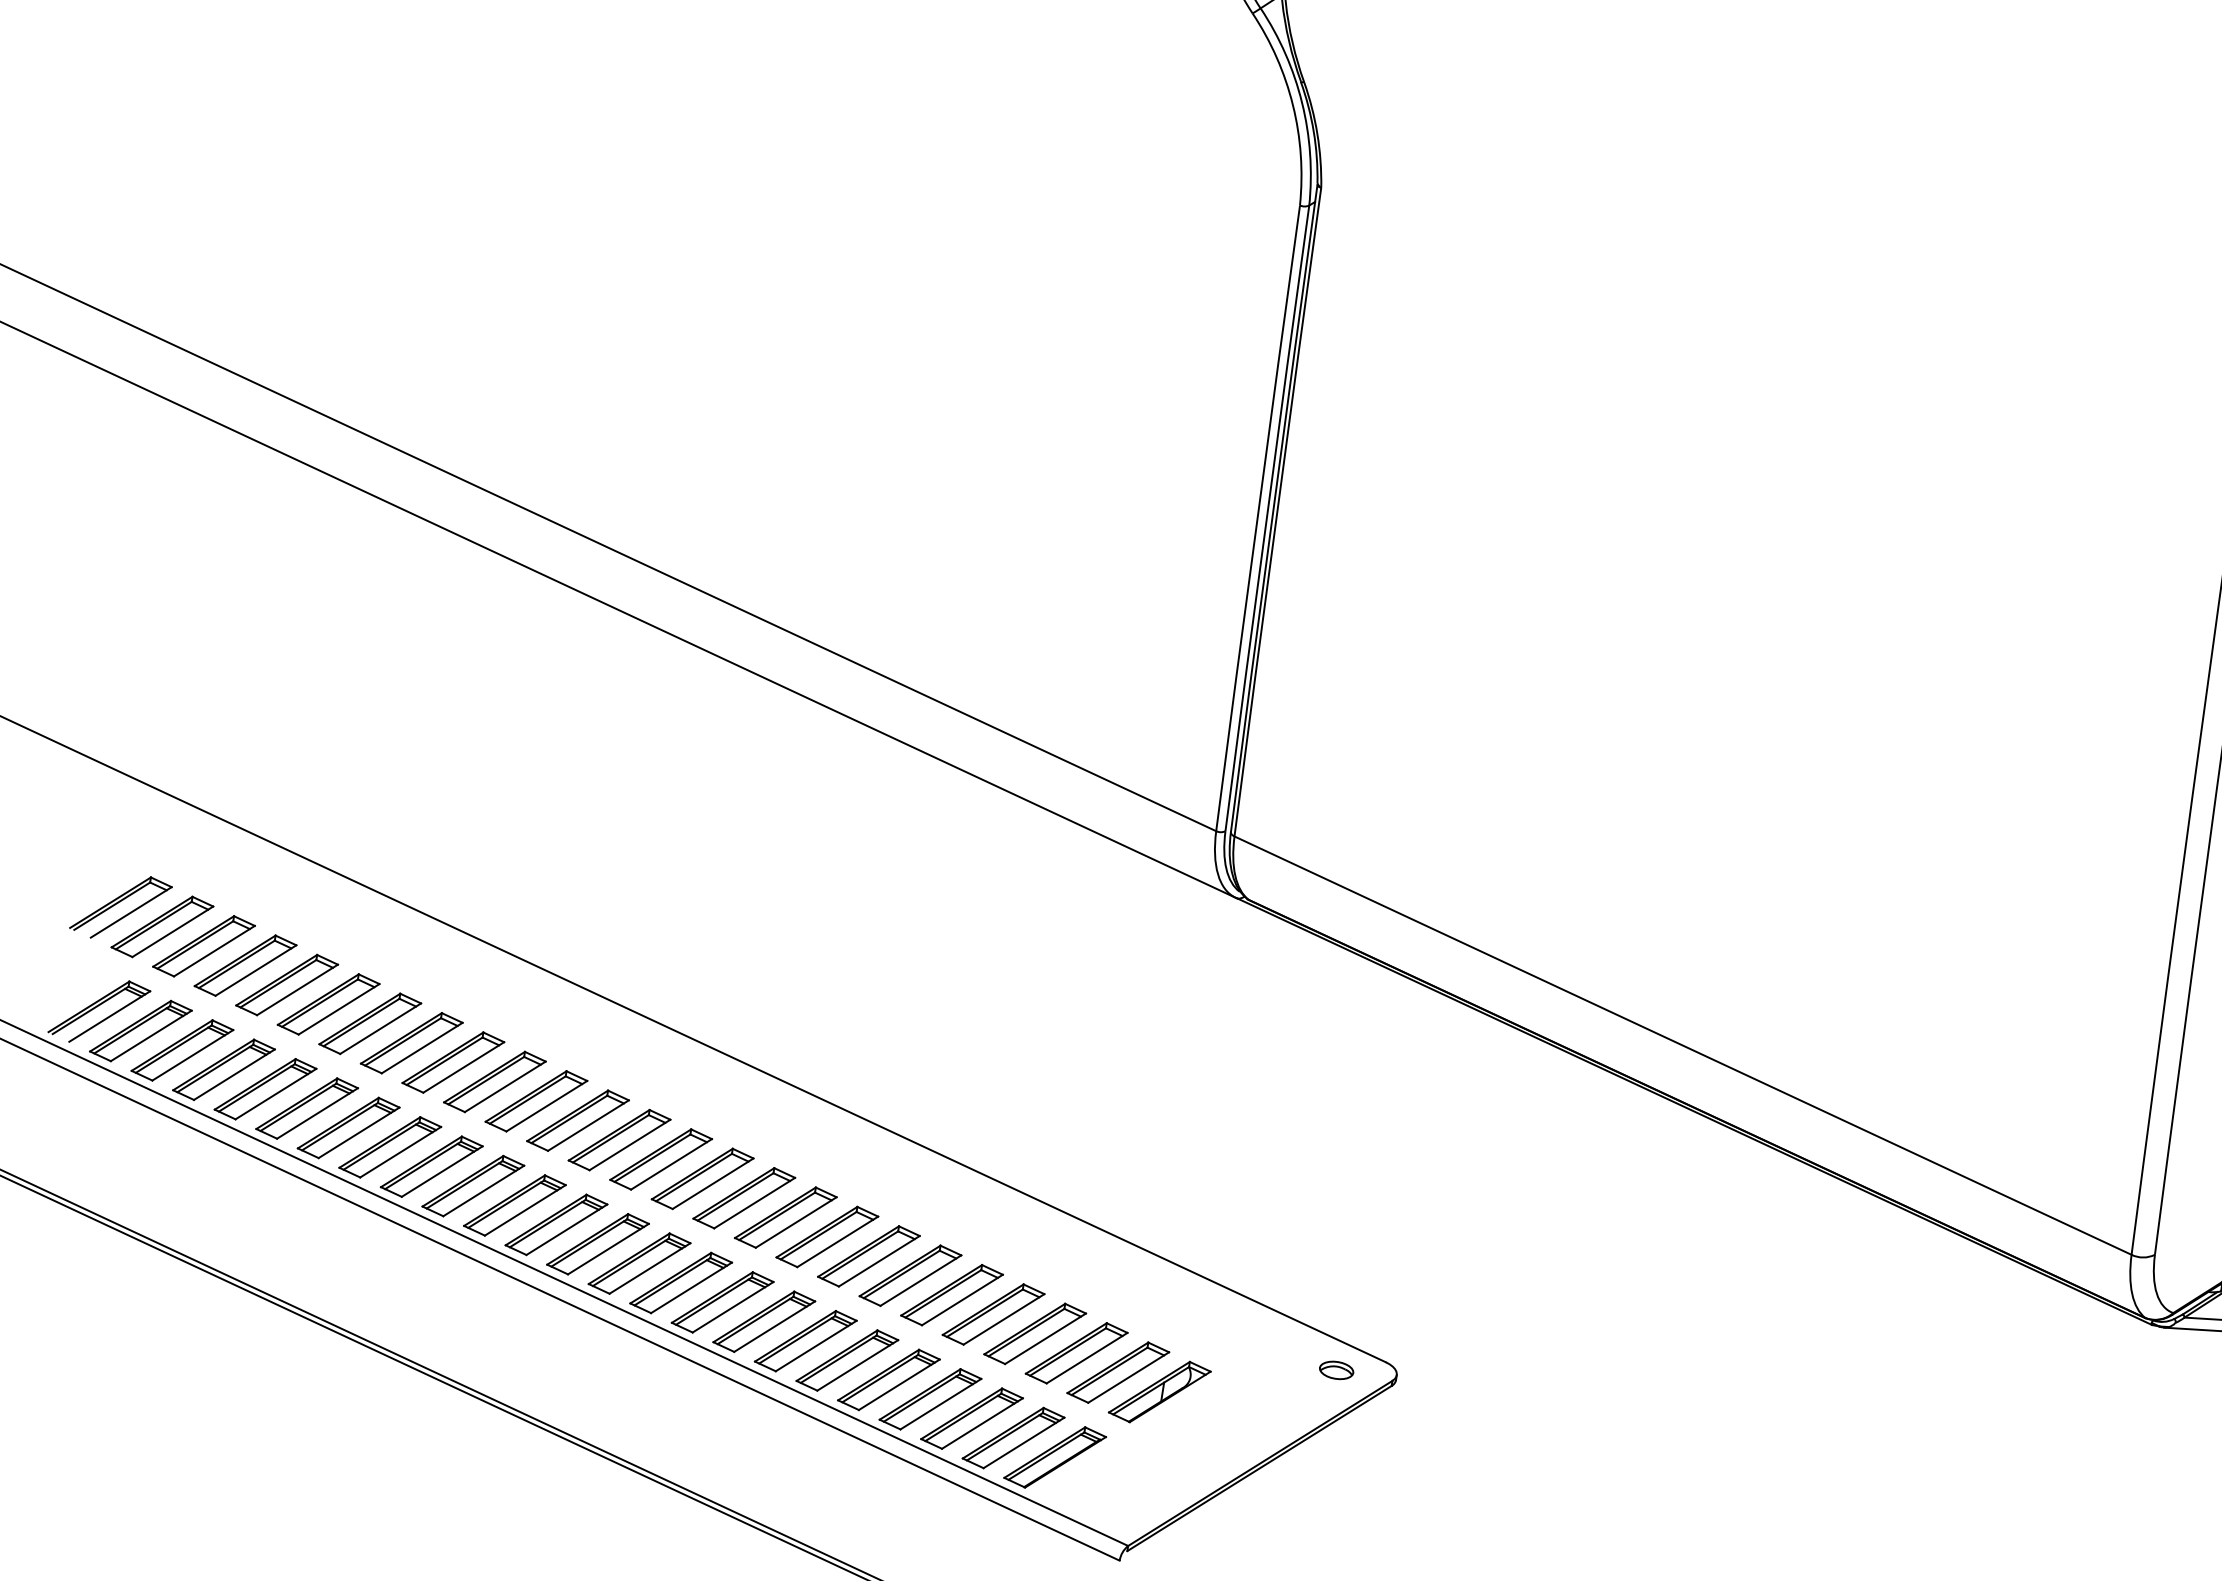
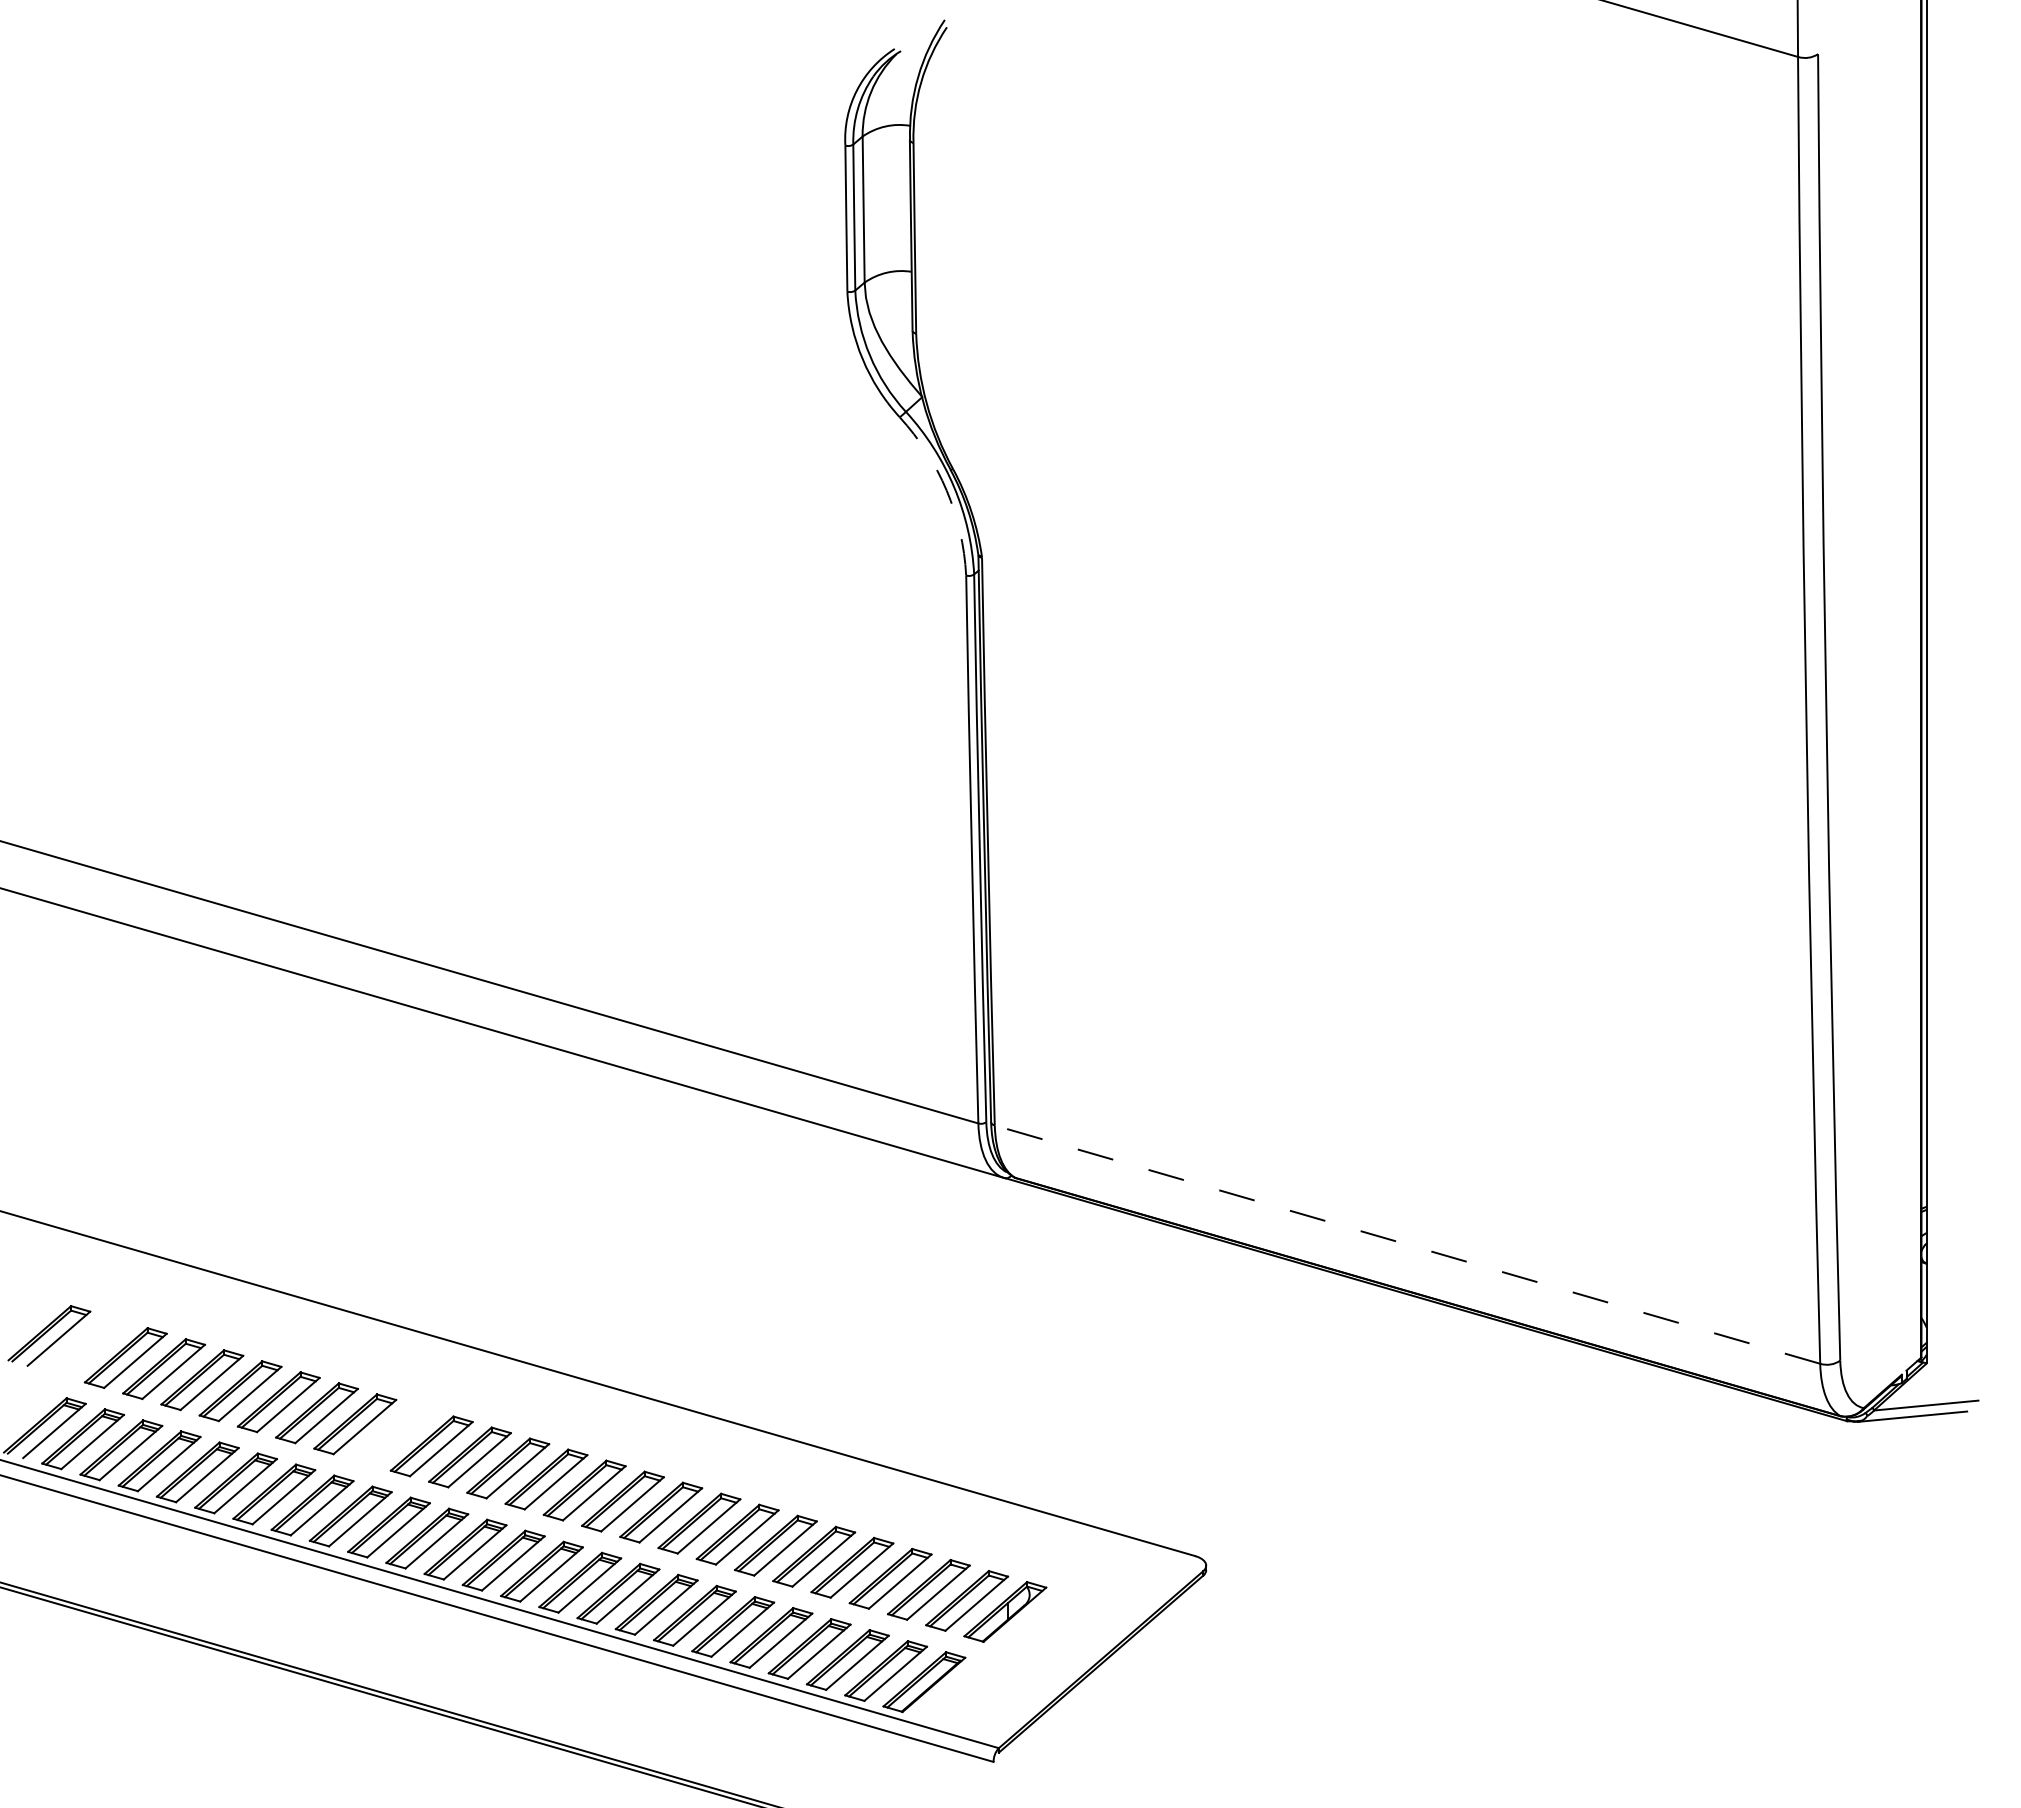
arc: (1292, 105) -> (946, 490), solid -> dashed
part: (162, 926) -> (87, 1346), removed
line: (1683, 1045) -> (1407, 1244), solid -> dashed
part: (494, 1082) -> (393, 1435), removed
part: (1336, 1370) -> (1153, 1569), removed

